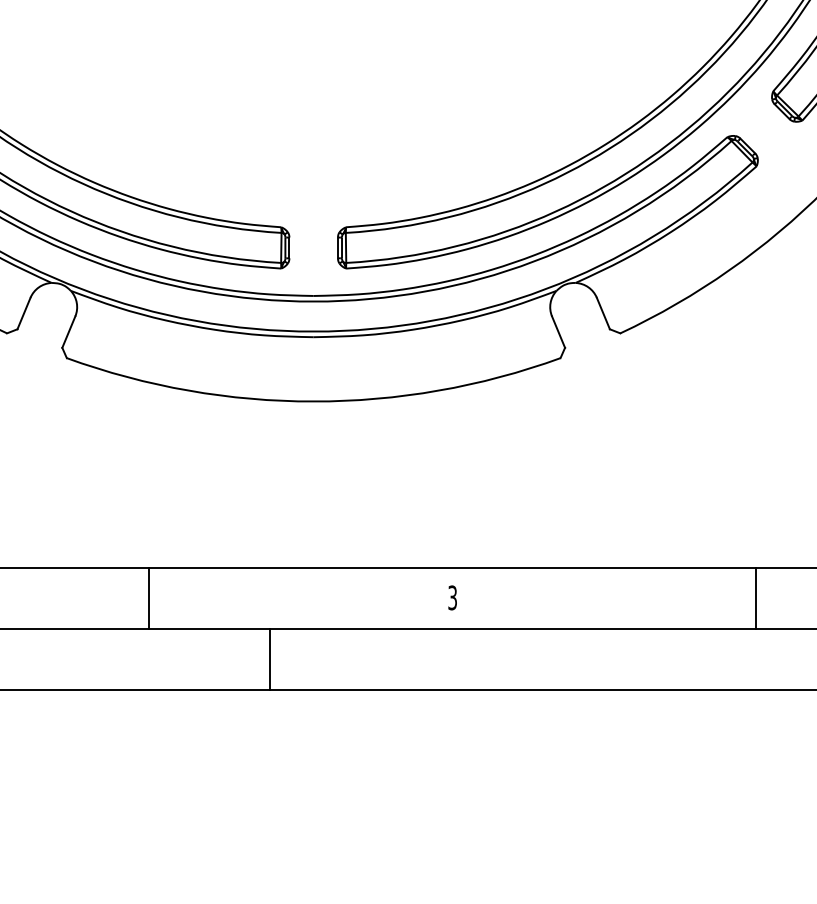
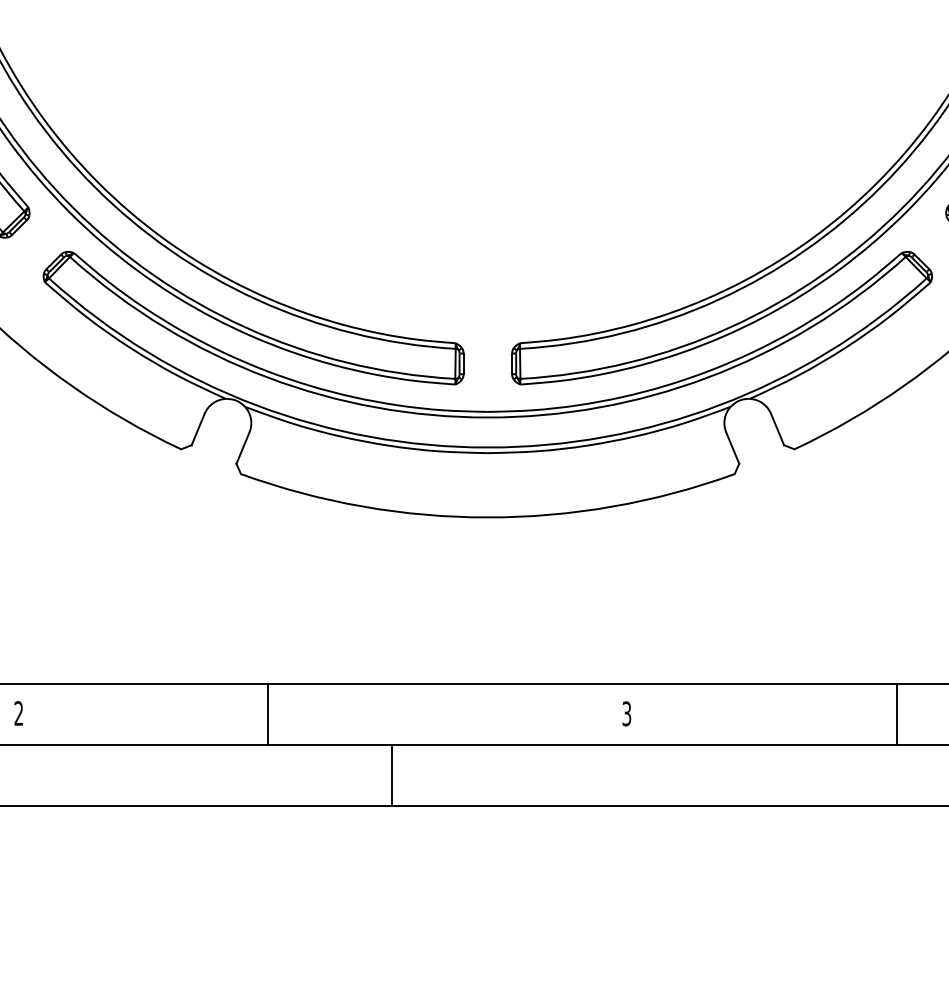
line: (149, 598) -> (268, 714), moved
line: (755, 598) -> (896, 714), moved
line: (270, 658) -> (392, 774), moved

